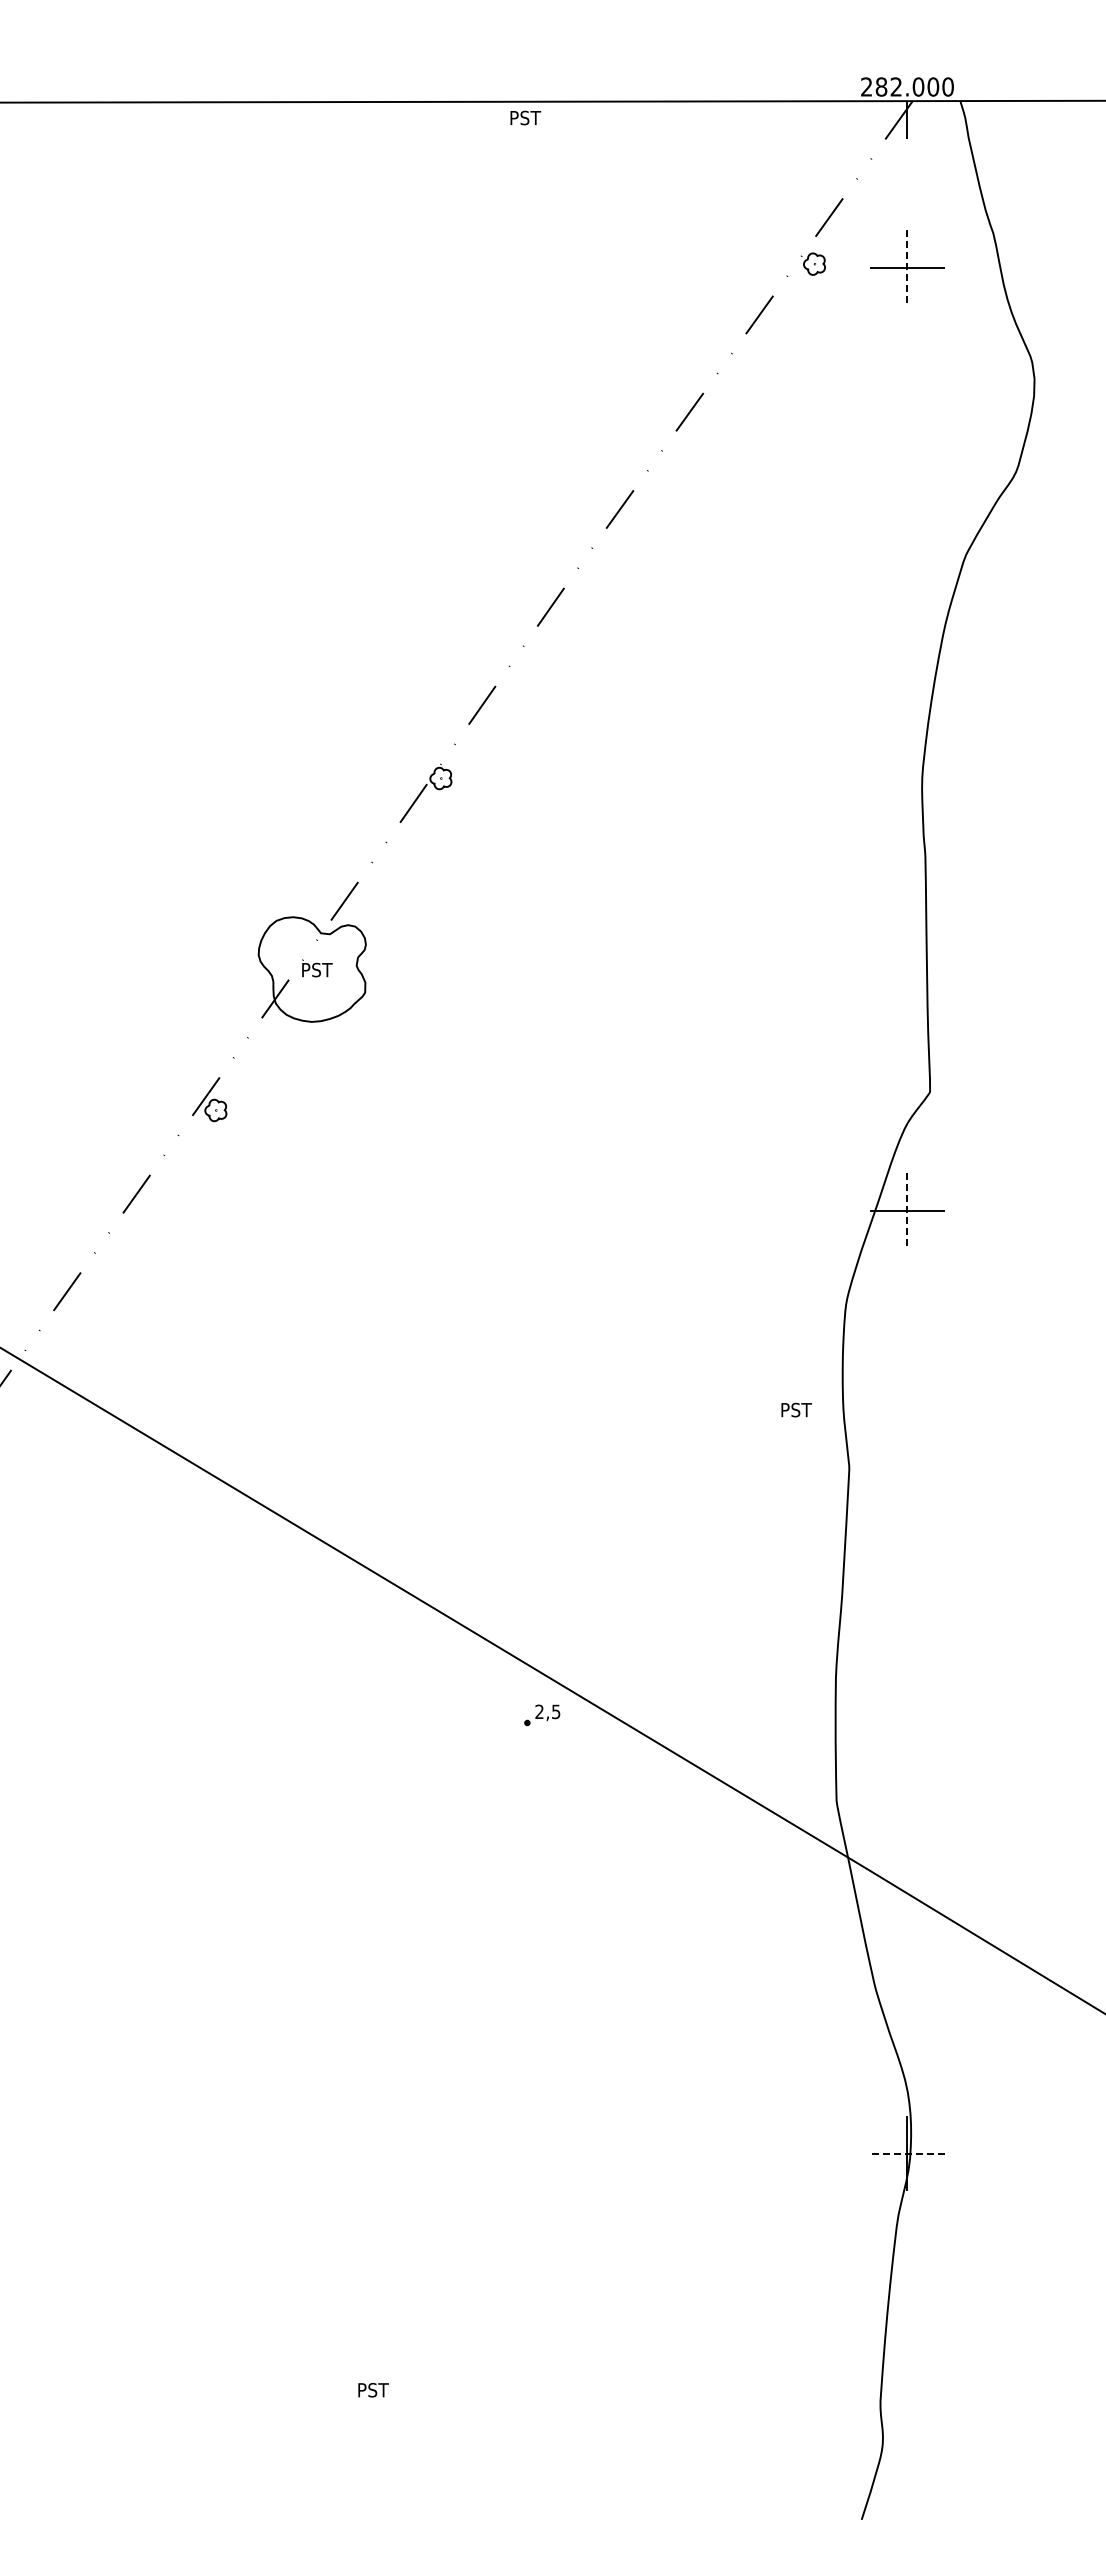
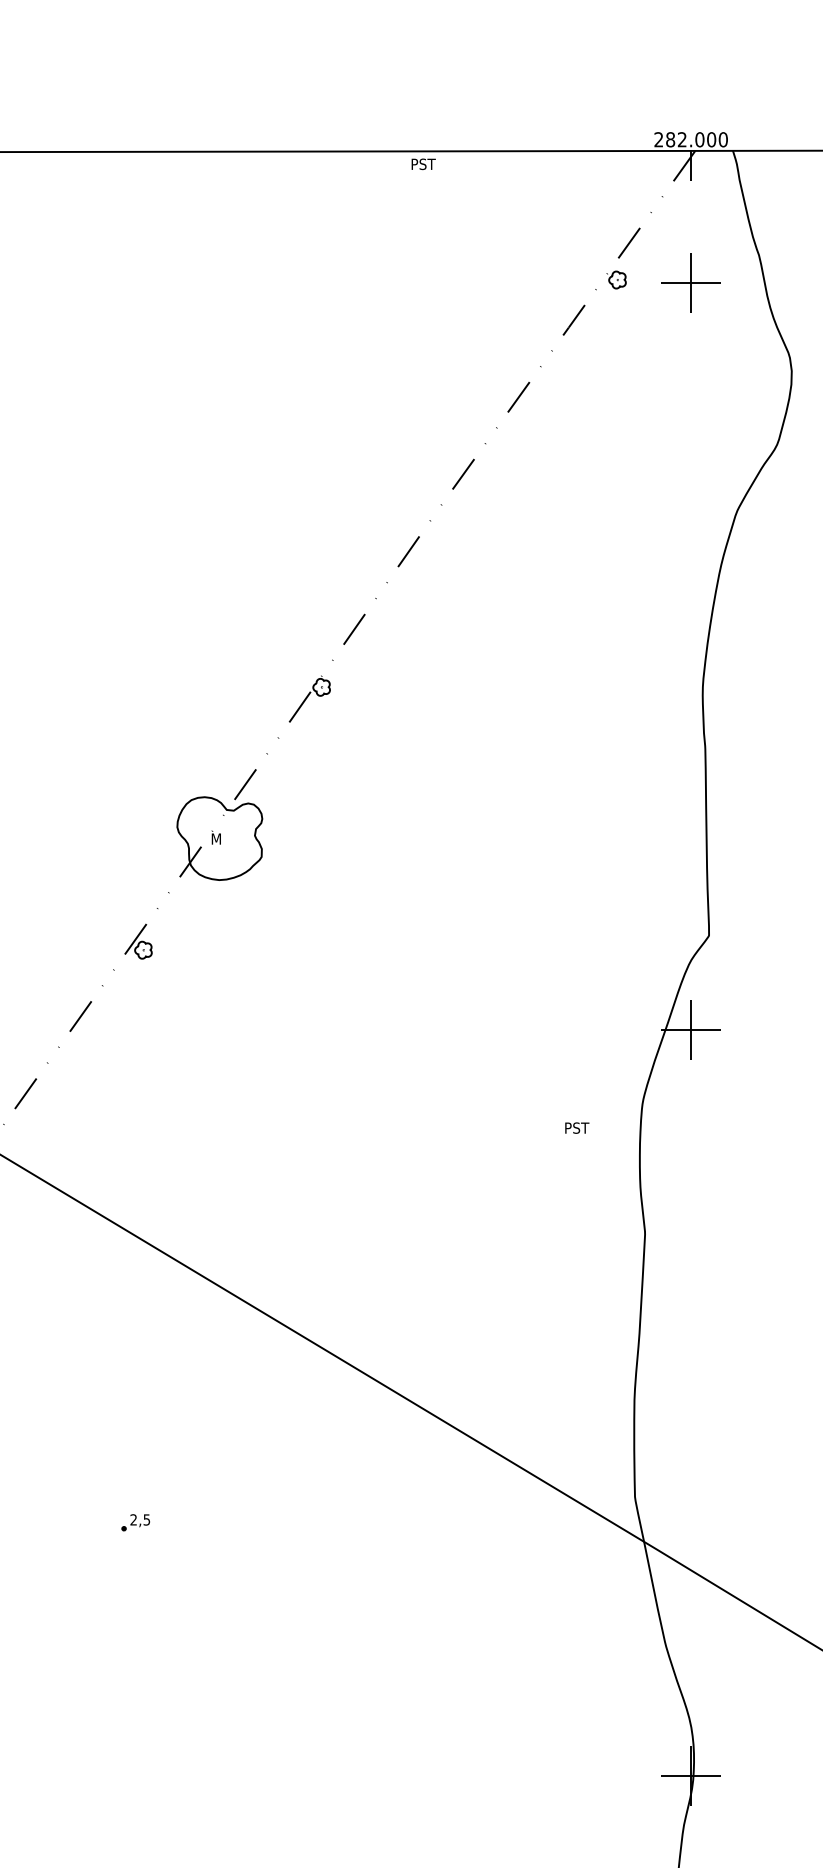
text: (525, 117) -> (423, 163), moved
line: (907, 268) -> (691, 283), dashed -> solid
text: (317, 969) -> (223, 838), PST -> M
line: (907, 1210) -> (691, 1029), dashed -> solid
text: (796, 1409) -> (577, 1127), moved
part: (542, 1715) -> (136, 1522), moved
line: (907, 2153) -> (691, 1776), dashed -> solid

